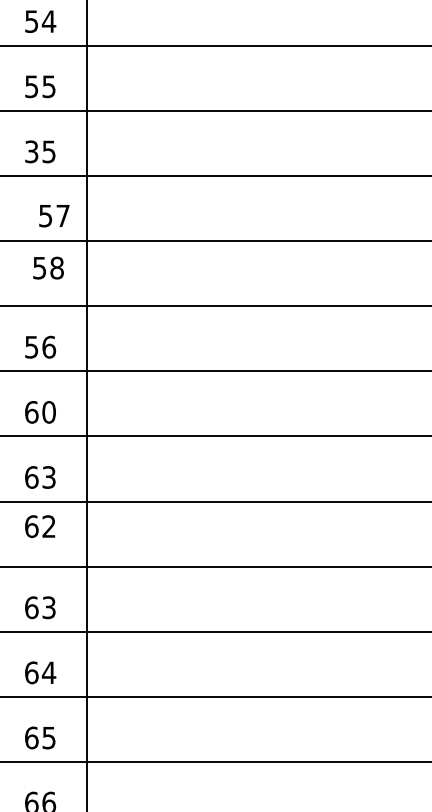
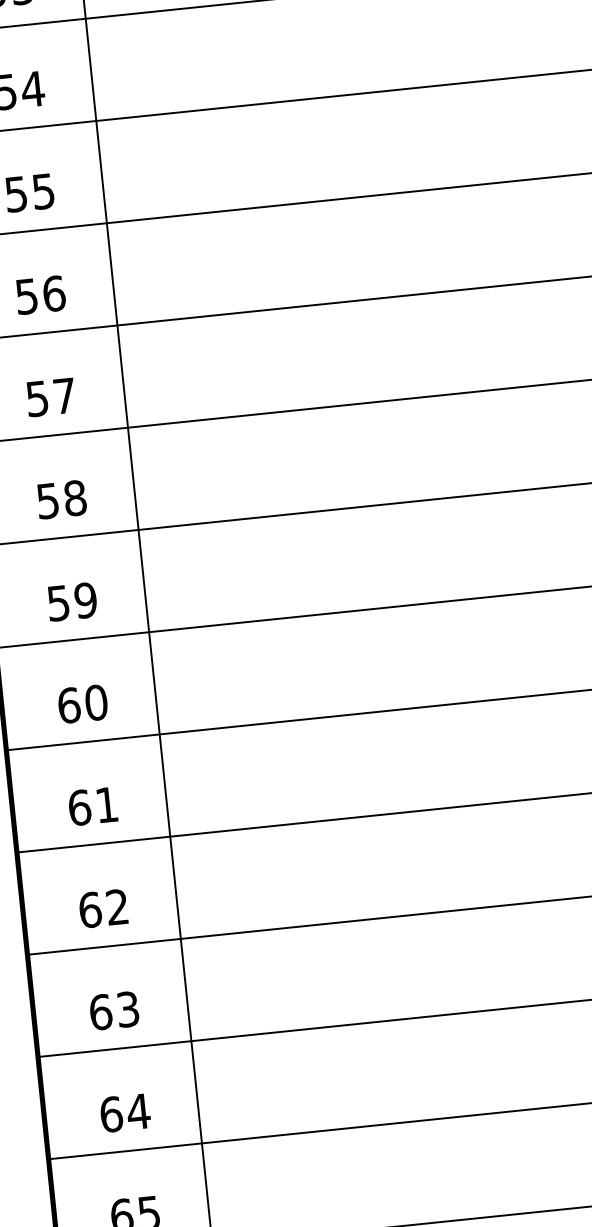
text: (40, 151) -> (40, 294), 35 -> 56
text: (54, 216) -> (51, 398), moved
text: (48, 267) -> (61, 498), moved
text: (49, 346) -> (86, 599), 56 -> 59
text: (48, 477) -> (106, 805), 63 -> 61
text: (40, 526) -> (104, 908), moved

